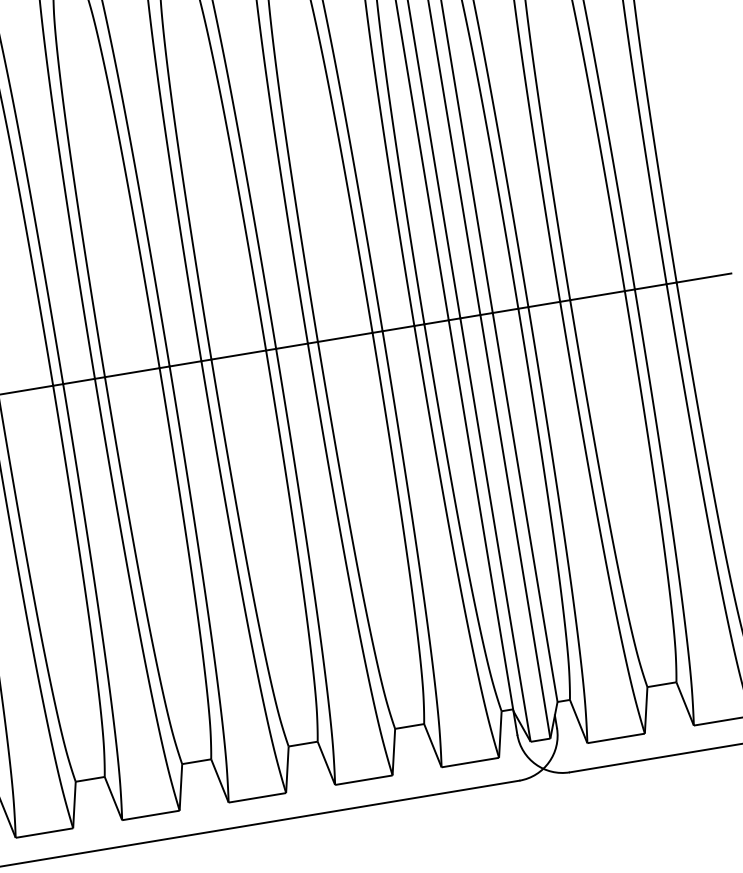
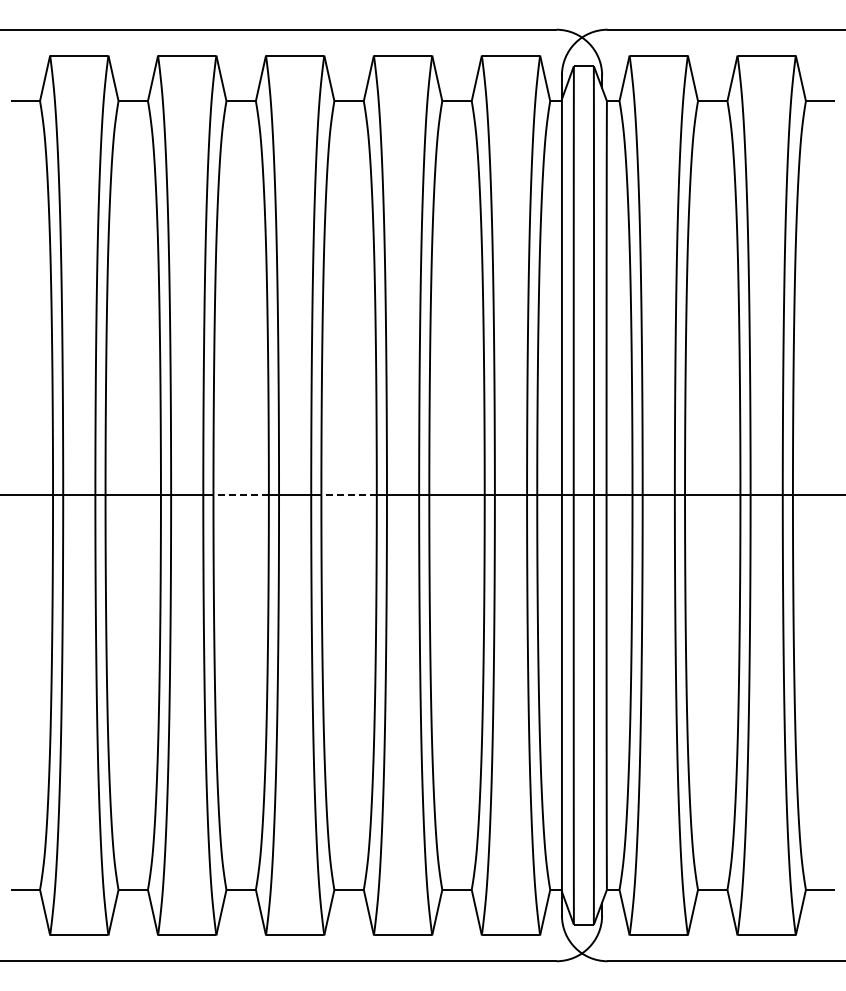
line: (239, 354) -> (349, 495), solid -> dashed
line: (132, 372) -> (241, 495), solid -> dashed

